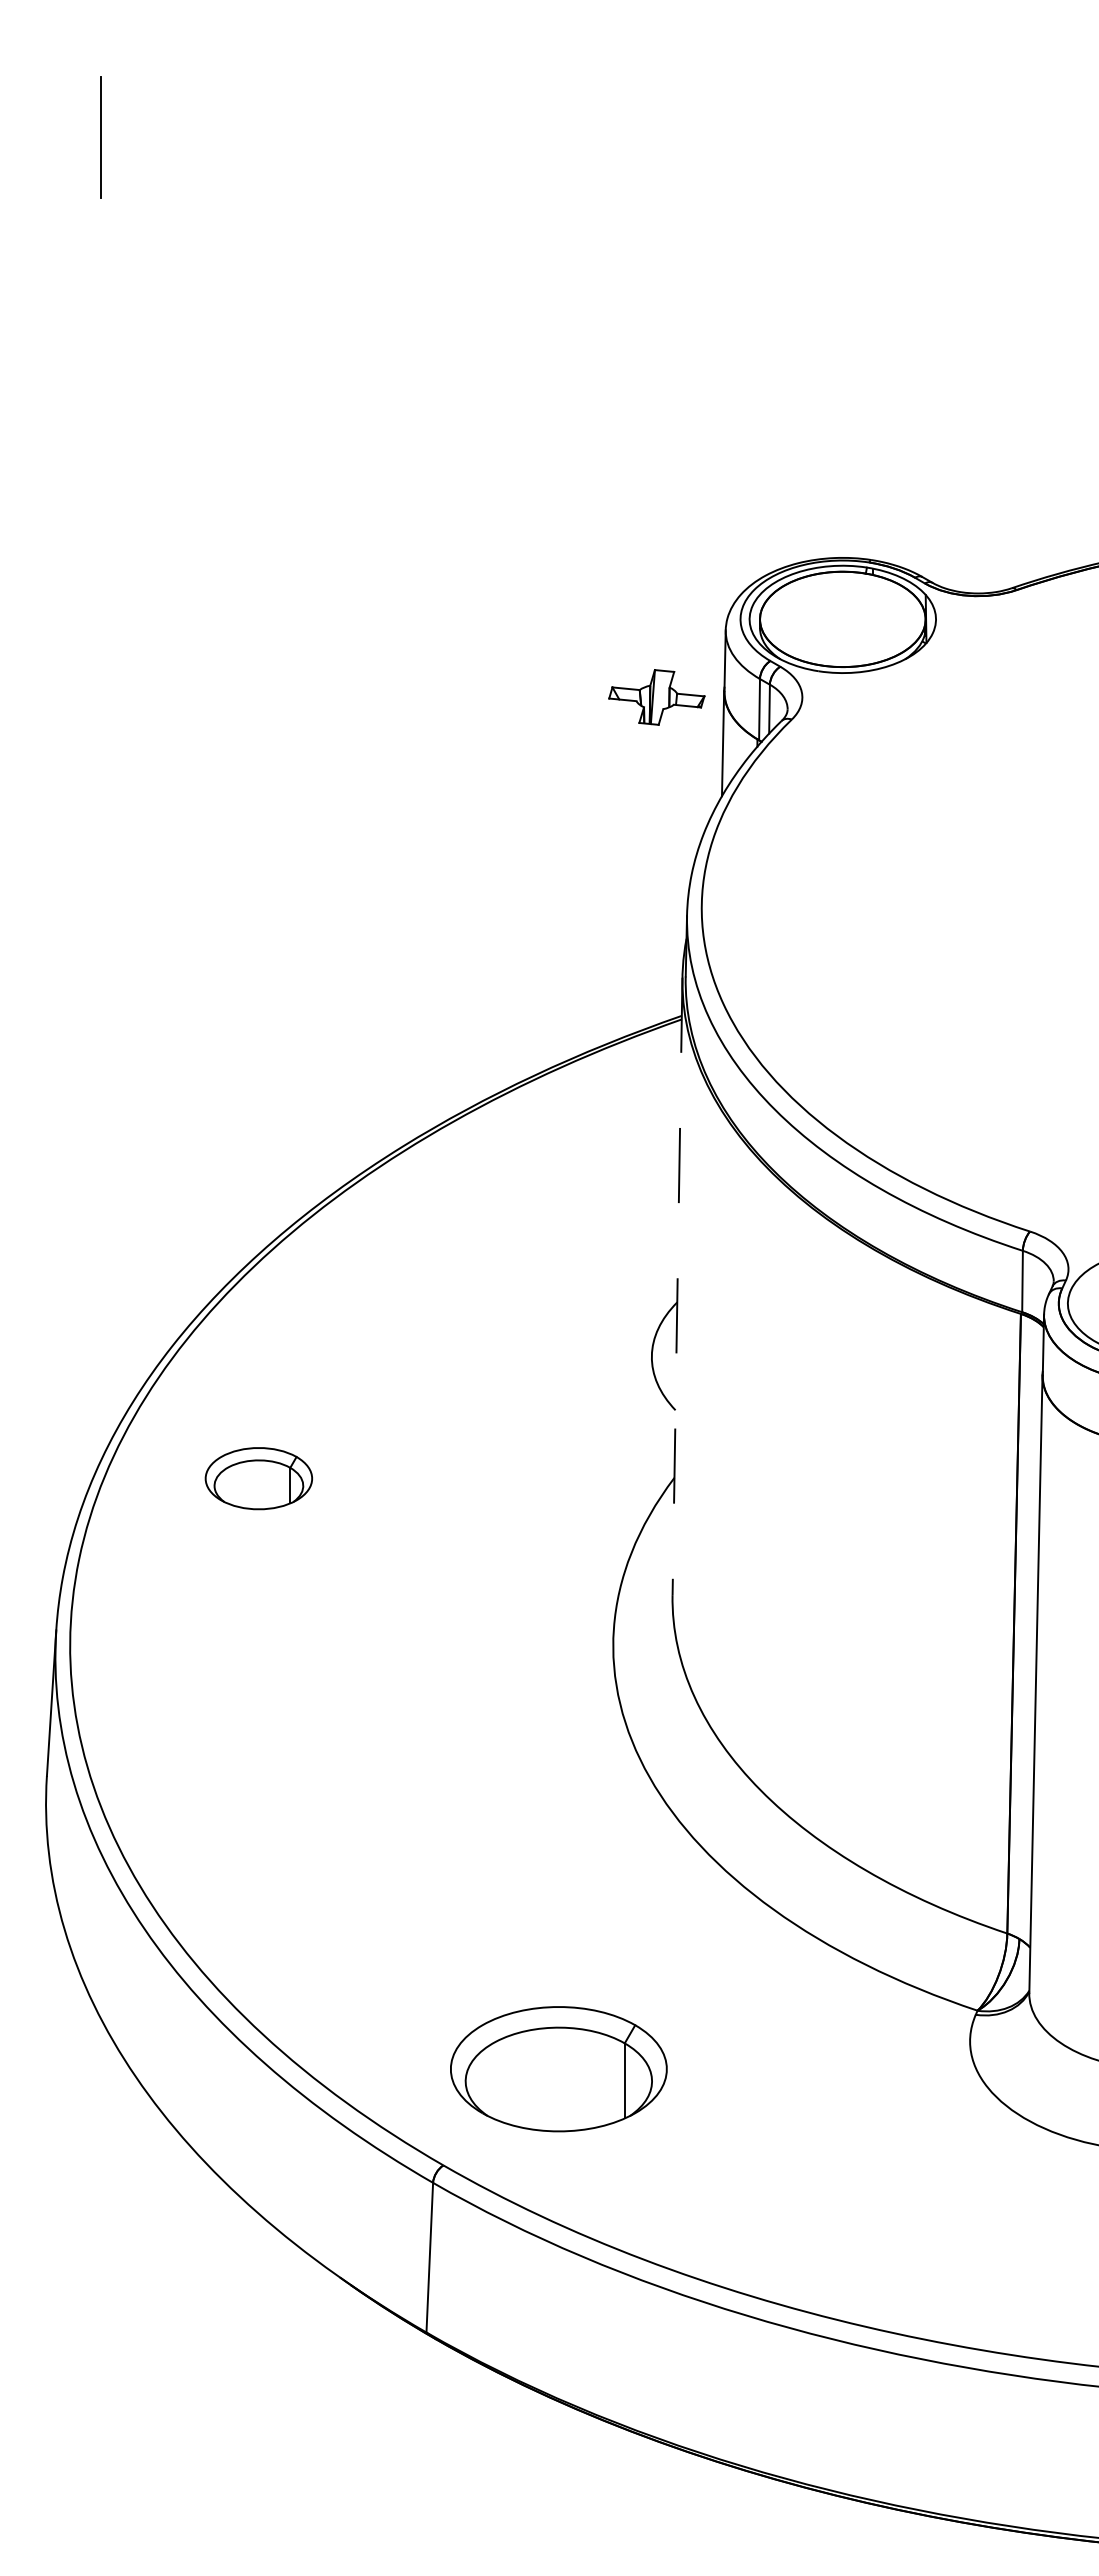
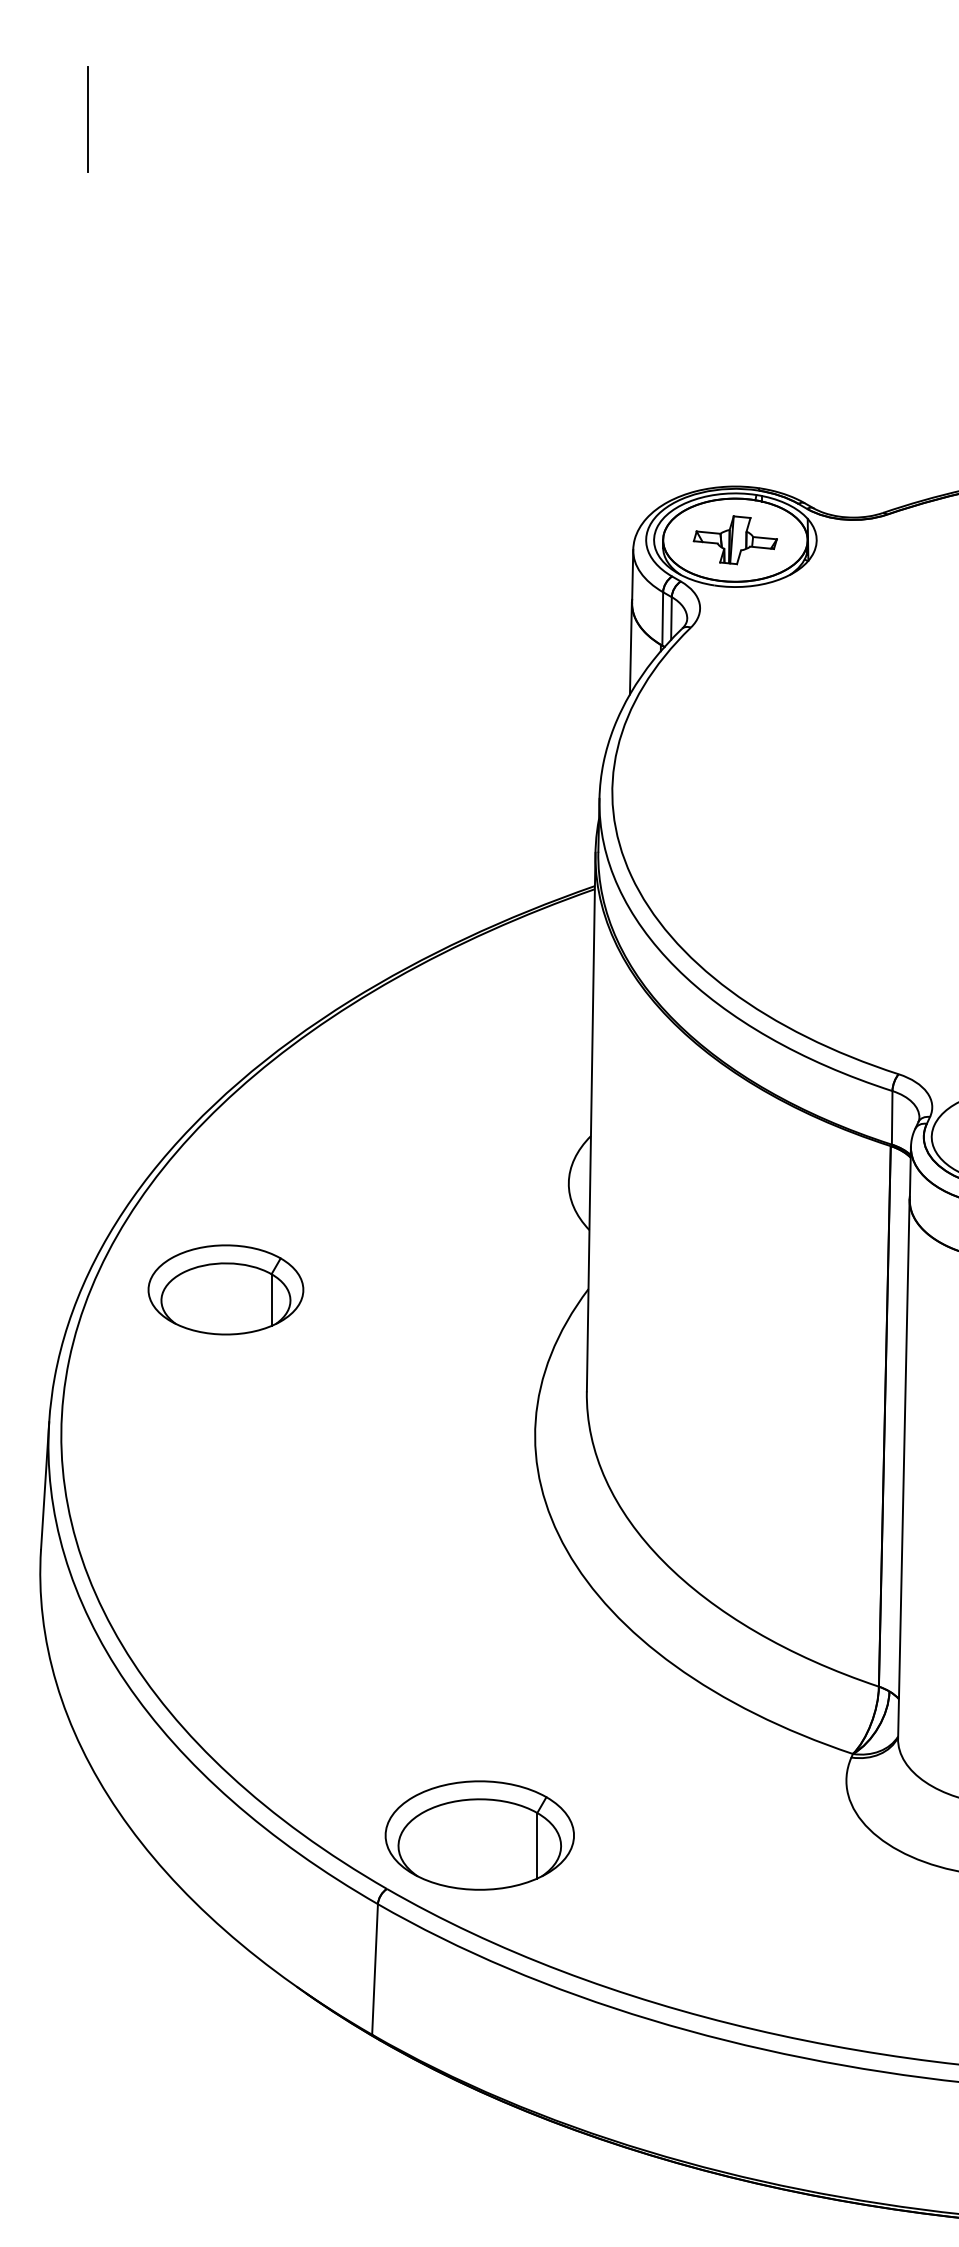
part: (656, 697) -> (735, 540), moved
line: (677, 1286) -> (591, 1122), dashed -> solid
part: (258, 1478) -> (225, 1289), size x1.67
part: (558, 2069) -> (479, 1835), moved

